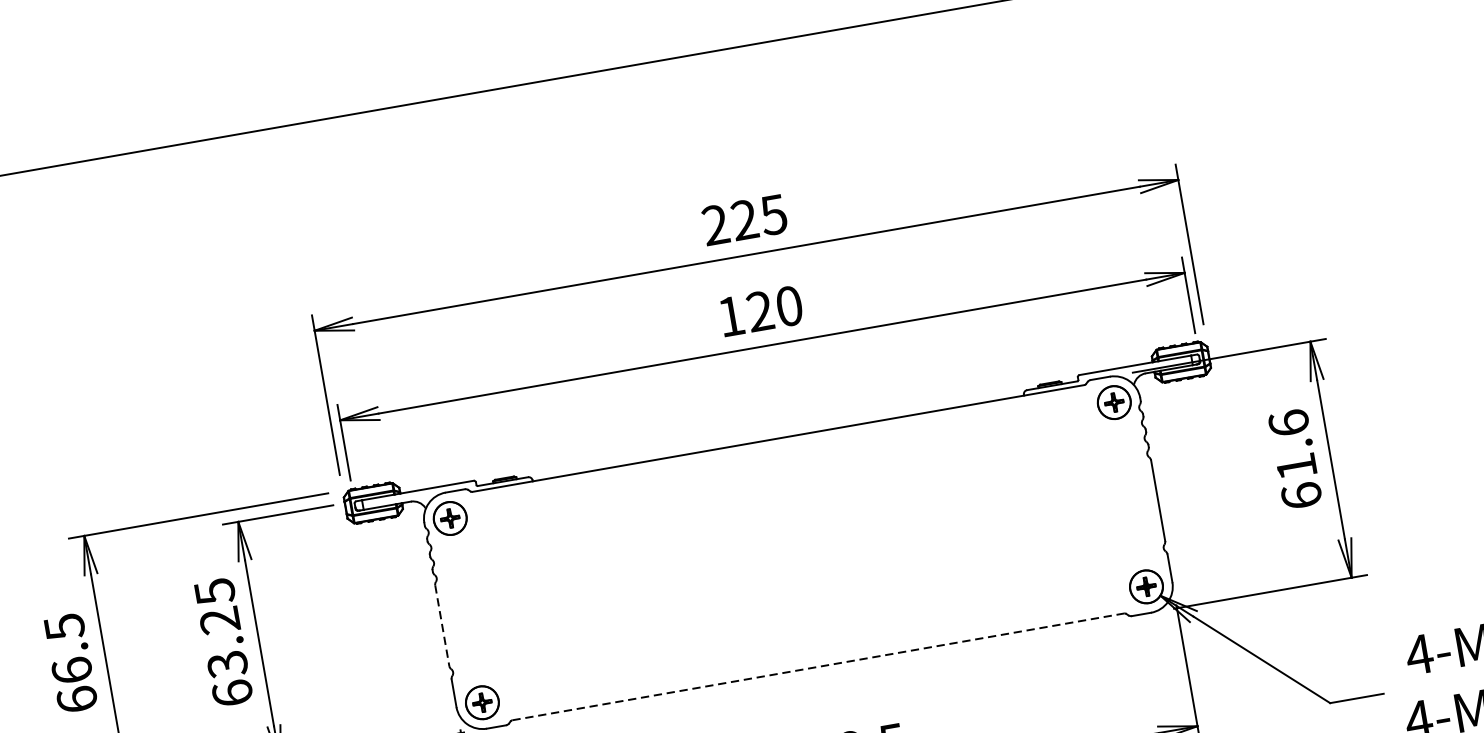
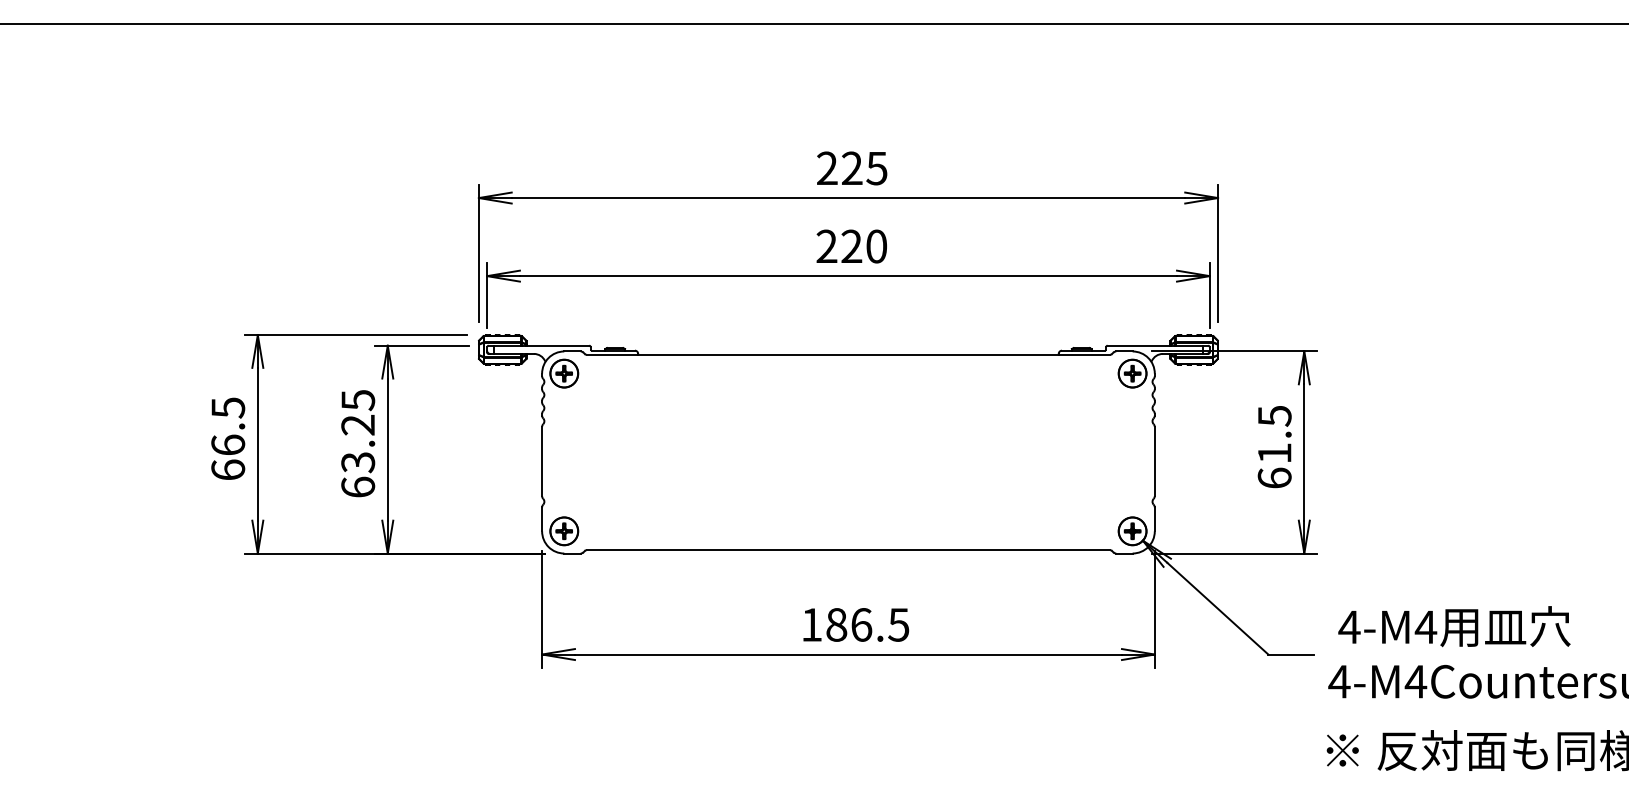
text: (730, 315) -> (826, 245), 120 -> 220
text: (1288, 422) -> (1274, 415), 61.6 -> 61.5
line: (442, 625) -> (542, 461), dashed -> solid
line: (818, 667) -> (848, 550), dashed -> solid

